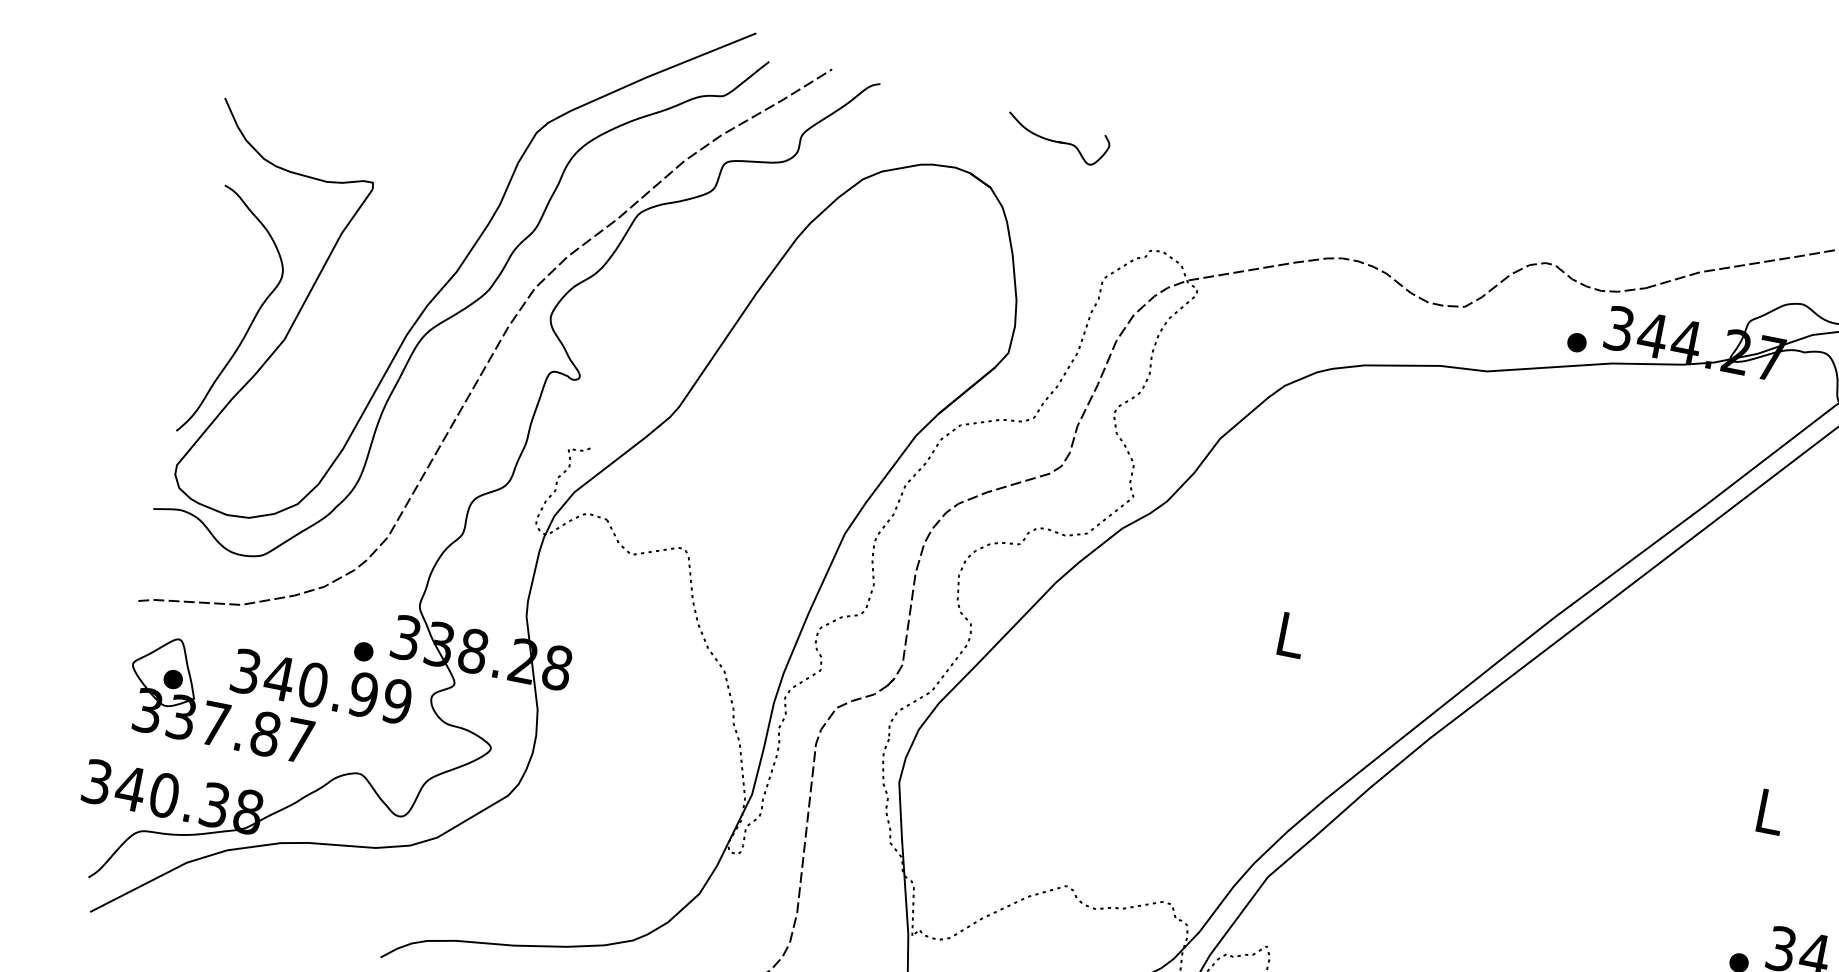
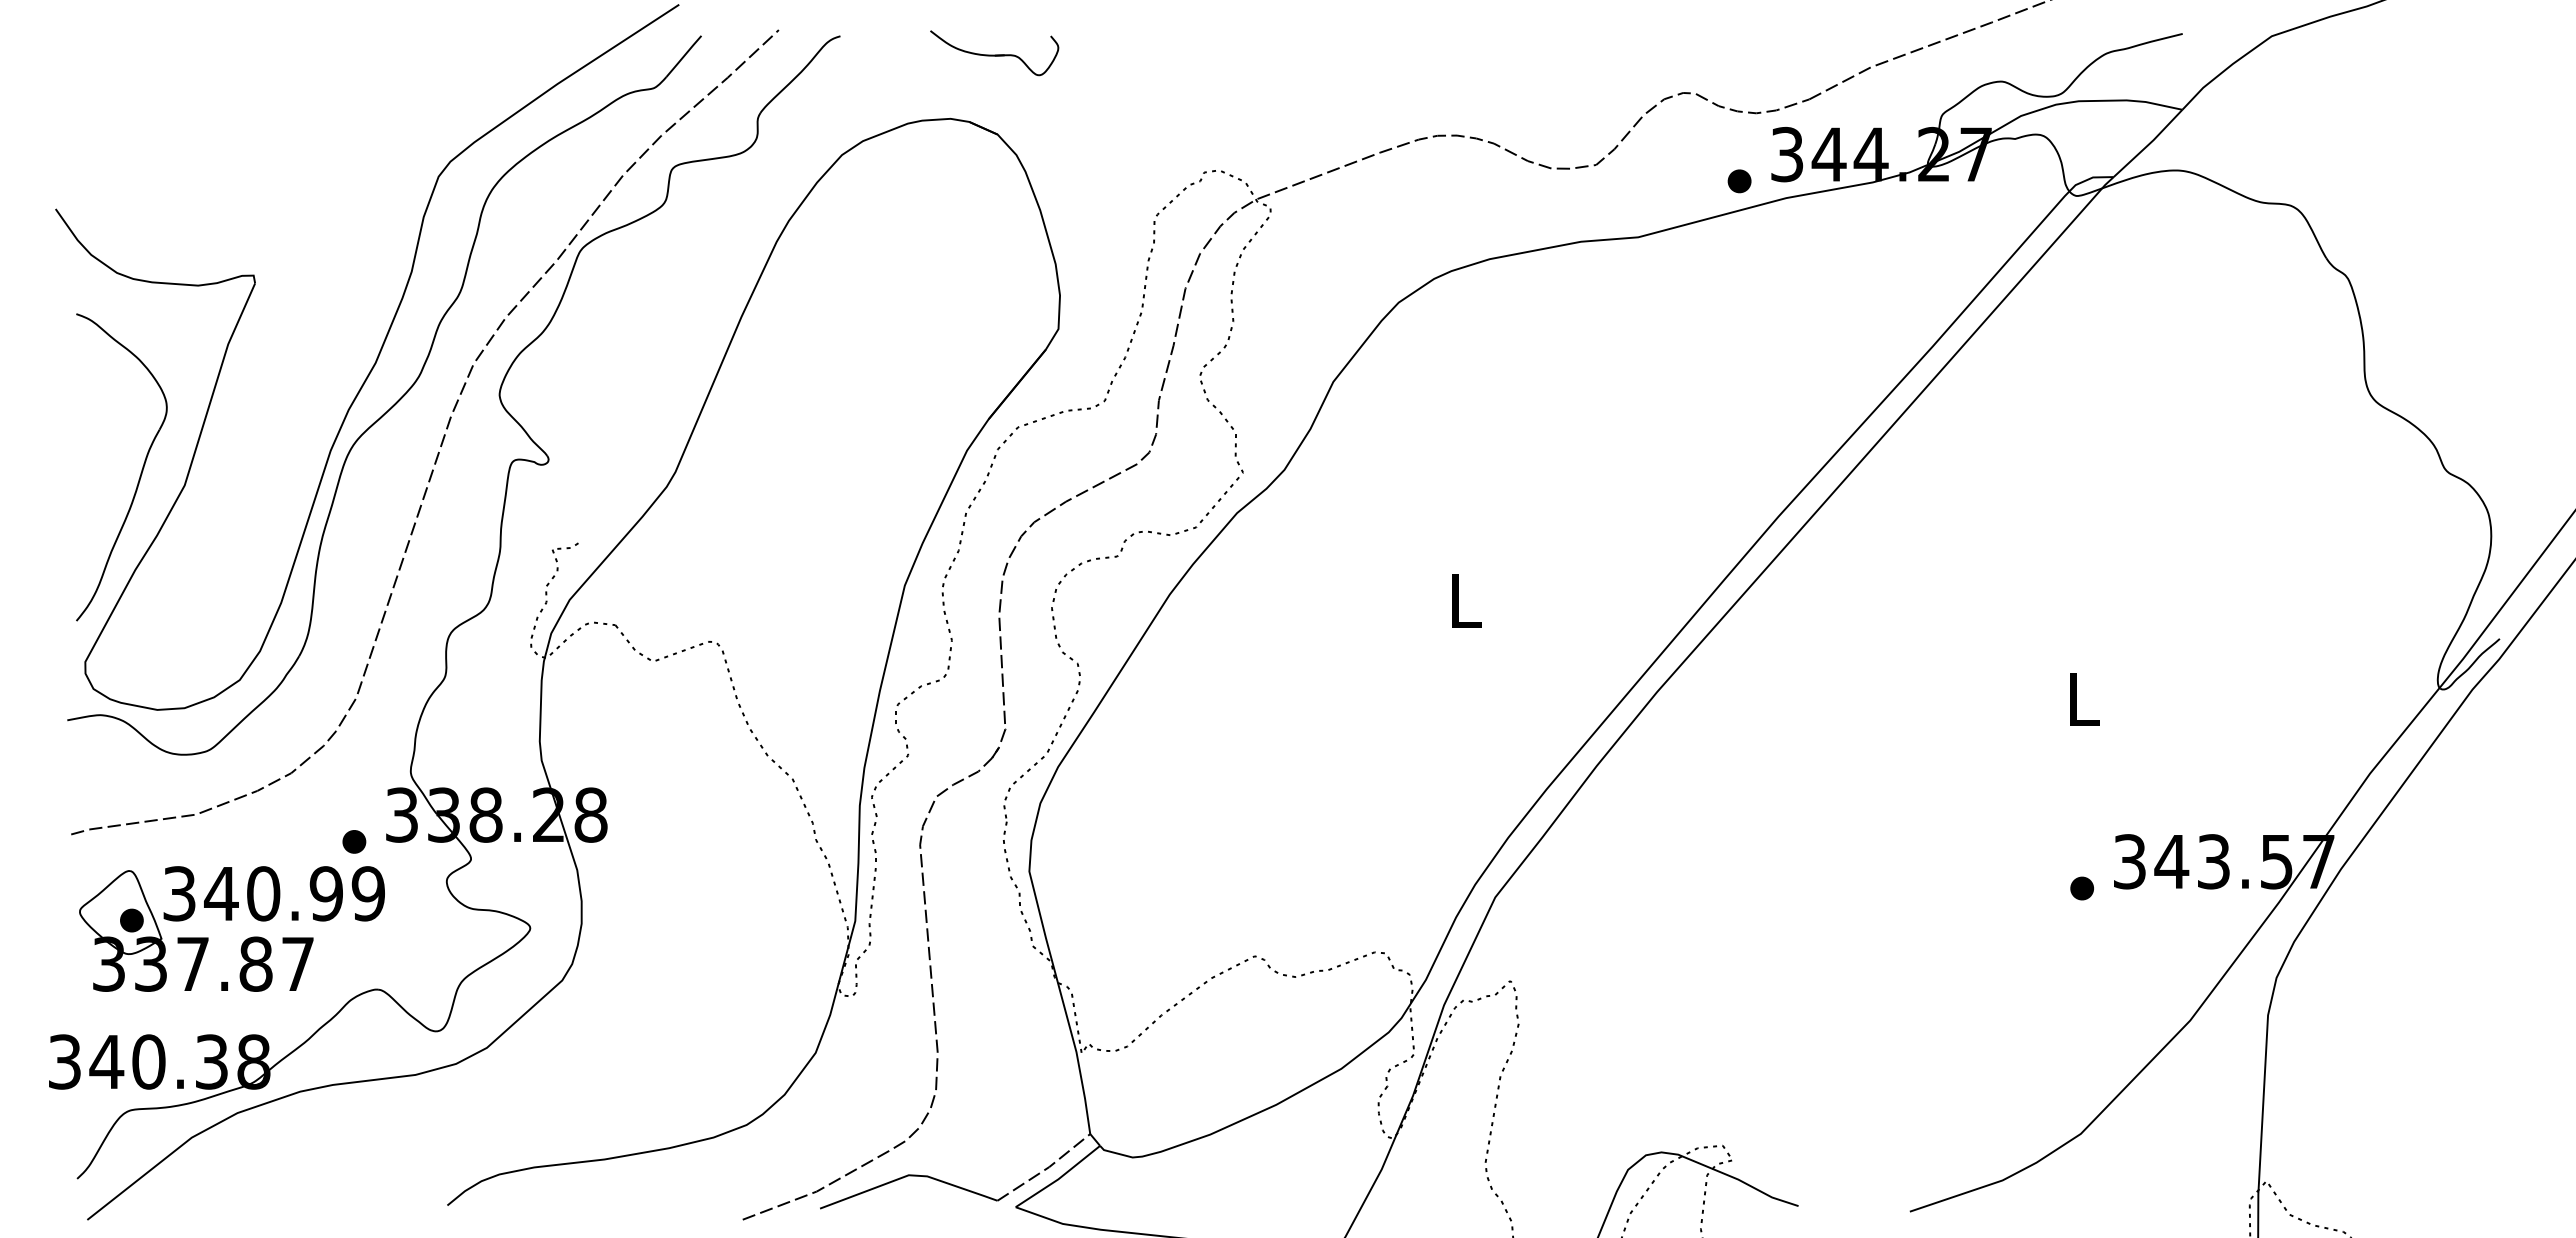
part: (1057, 140) -> (994, 53), moved
text: (321, 686) -> (273, 893), moved

